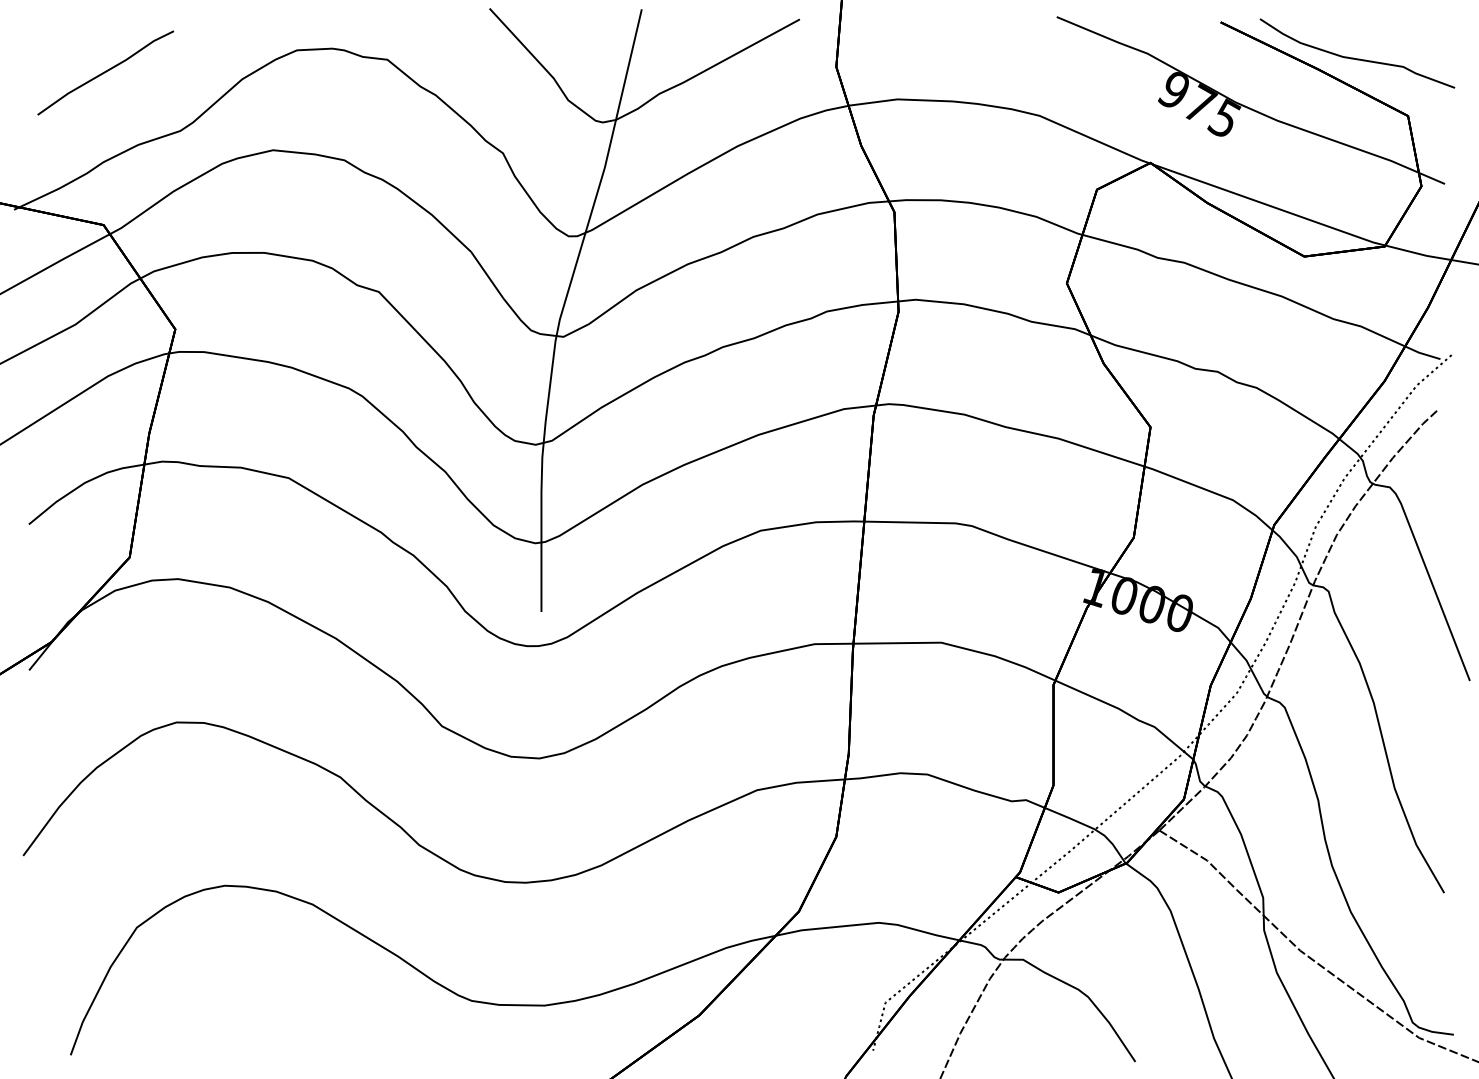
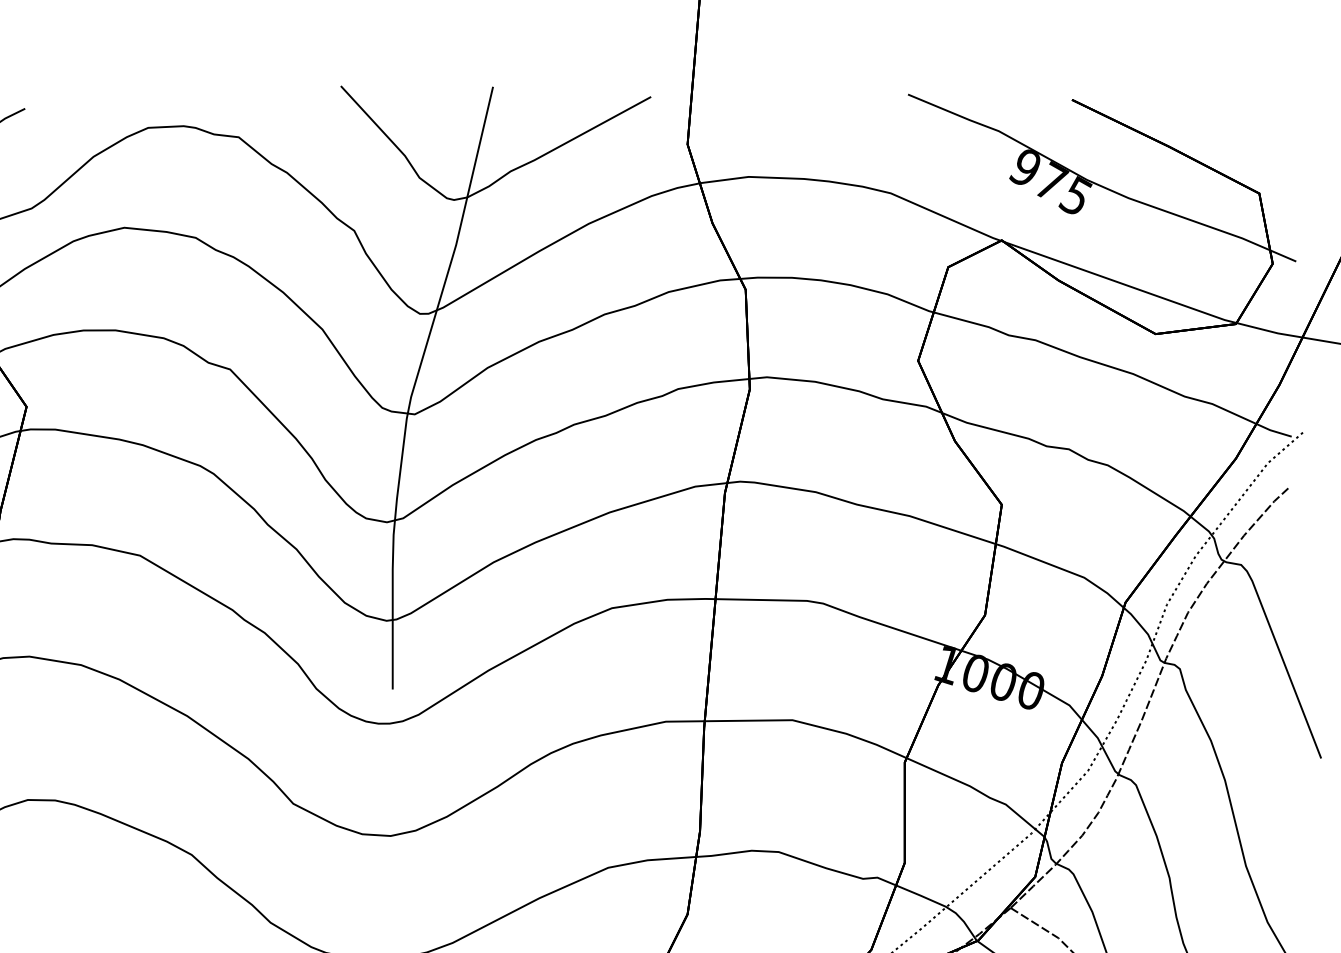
curve: (1354, 57) -> (1205, 135), removed

